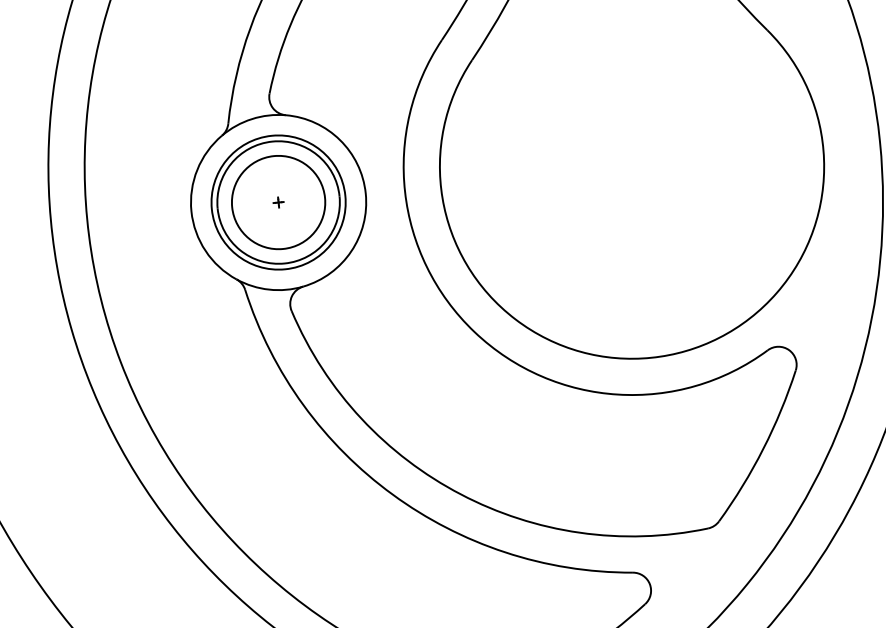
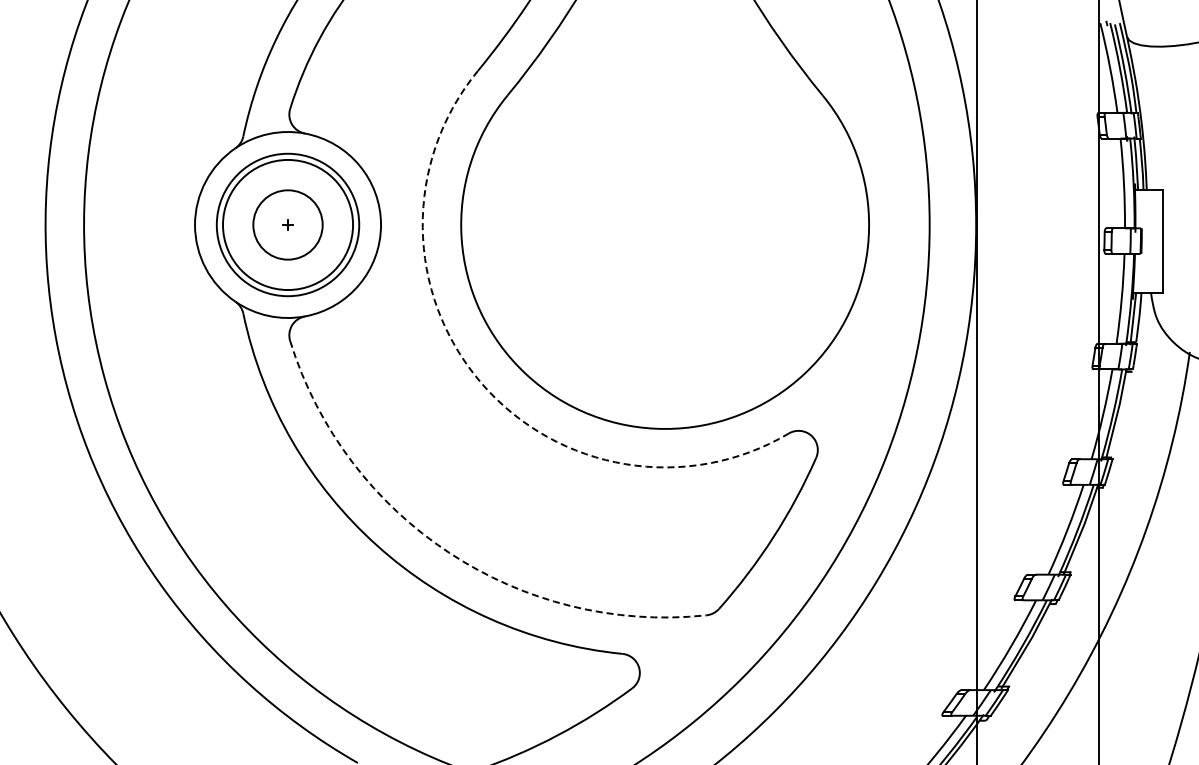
circle: (278, 202) -> (287, 224), size x0.7
arc: (474, 331) -> (481, 382), solid -> dashed
arc: (461, 494) -> (449, 552), solid -> dashed

